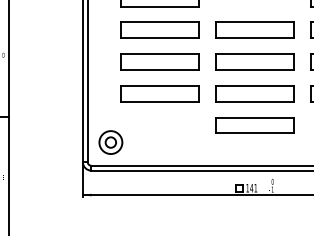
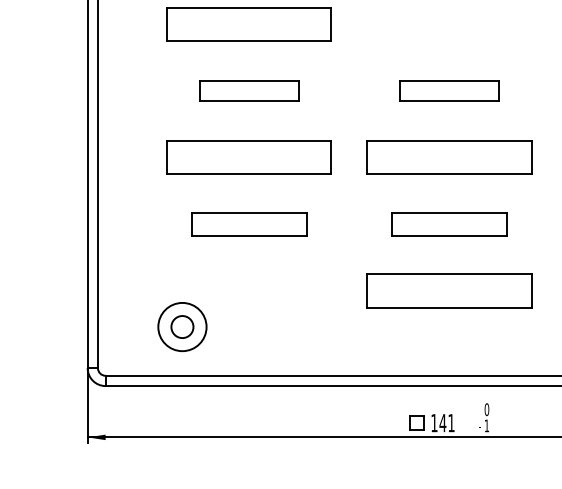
part: (159, 29) -> (248, 89), size x0.6
part: (254, 29) -> (448, 89), size x0.6
part: (159, 93) -> (248, 223), size x0.7
part: (254, 93) -> (448, 223), size x0.7
part: (110, 142) -> (181, 326), moved

